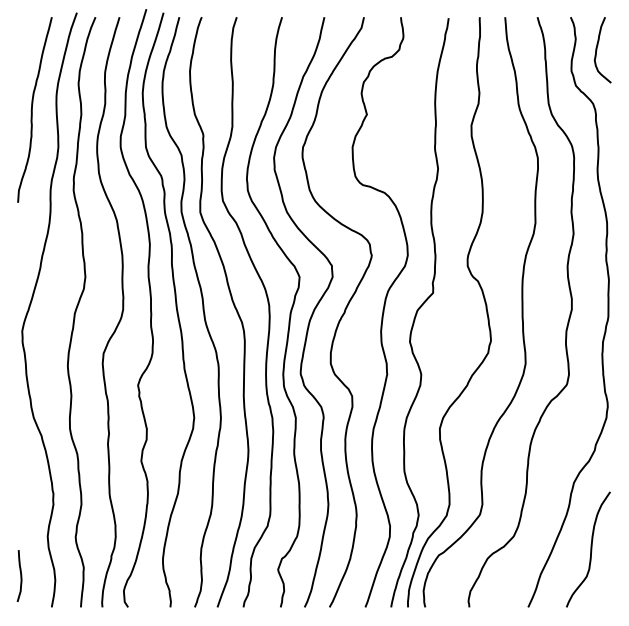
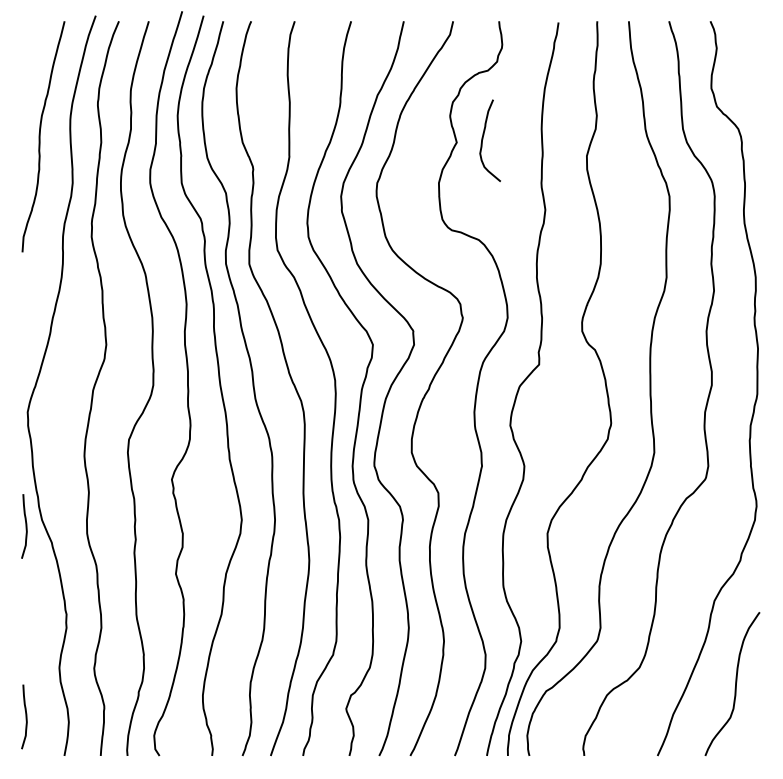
curve: (597, 50) -> (483, 141), moved
curve: (20, 422) -> (25, 525), added

